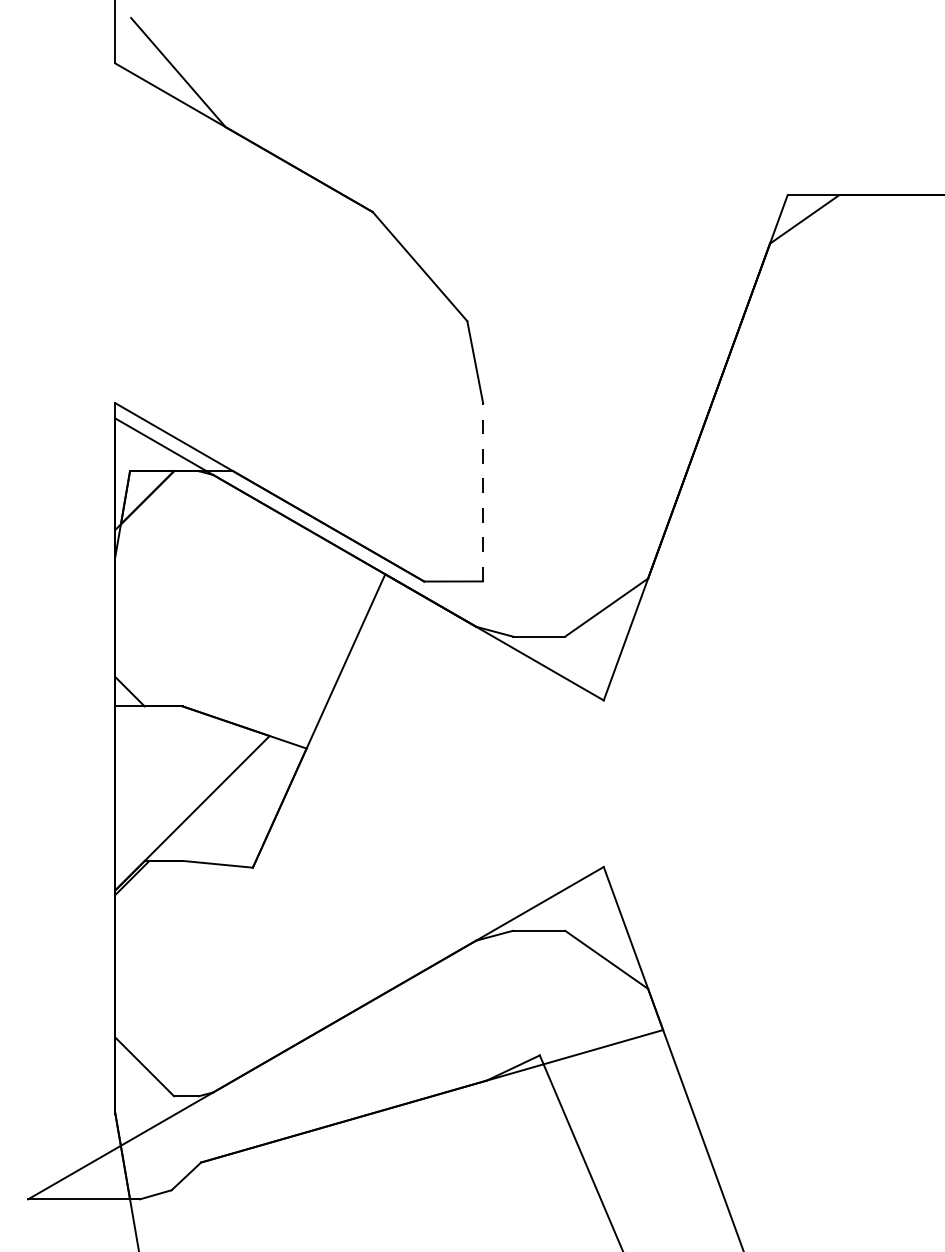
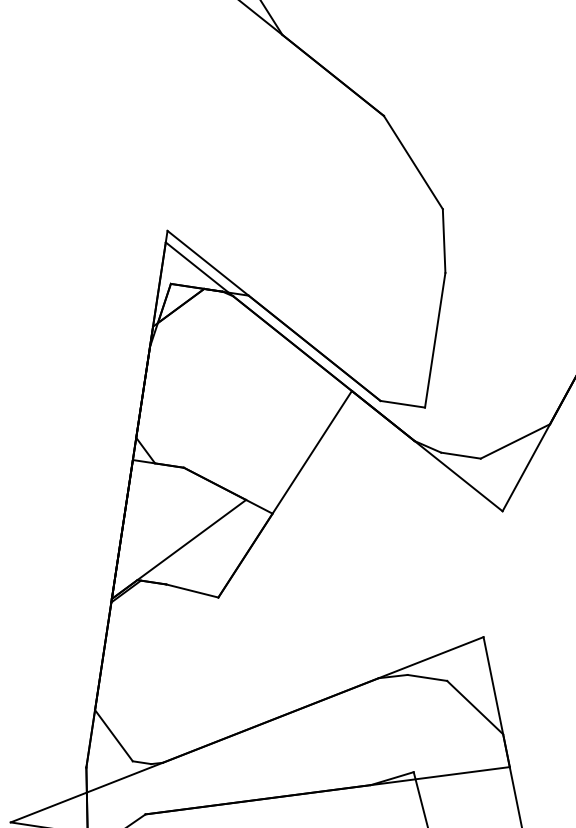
line: (483, 491) -> (435, 339), dashed -> solid

